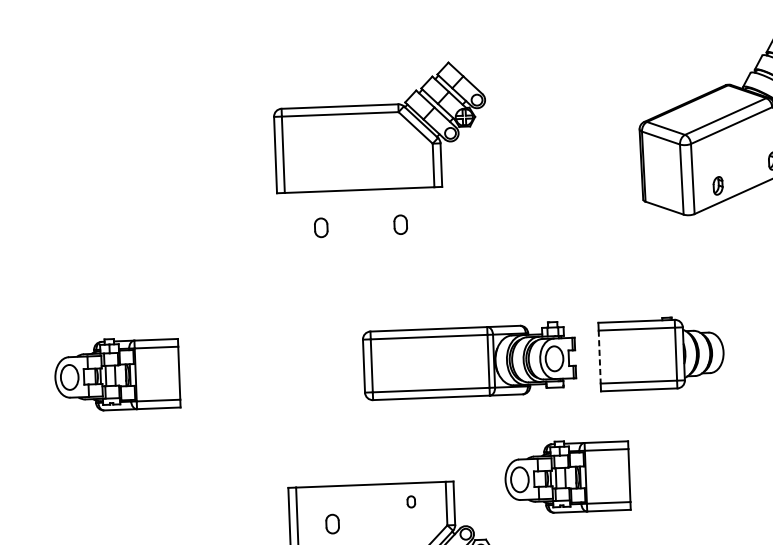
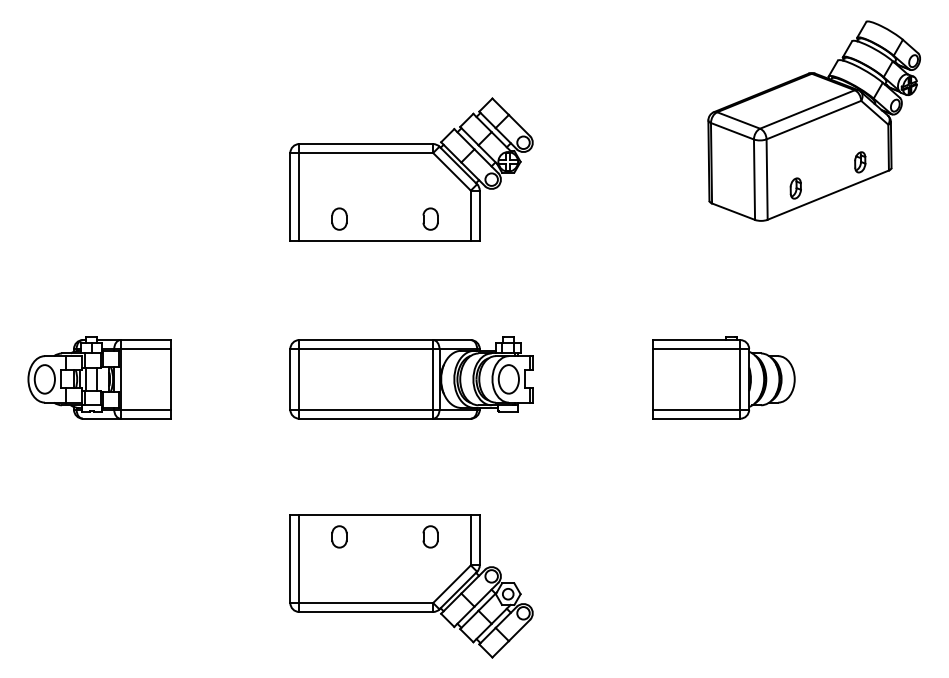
part: (380, 127) -> (411, 169), moved
line: (599, 357) -> (652, 379), dashed -> solid
part: (469, 360) -> (411, 377), moved
part: (567, 476) -> (610, 514), removed
part: (411, 501) -> (430, 536), size x1.67
part: (332, 523) -> (339, 536), moved

